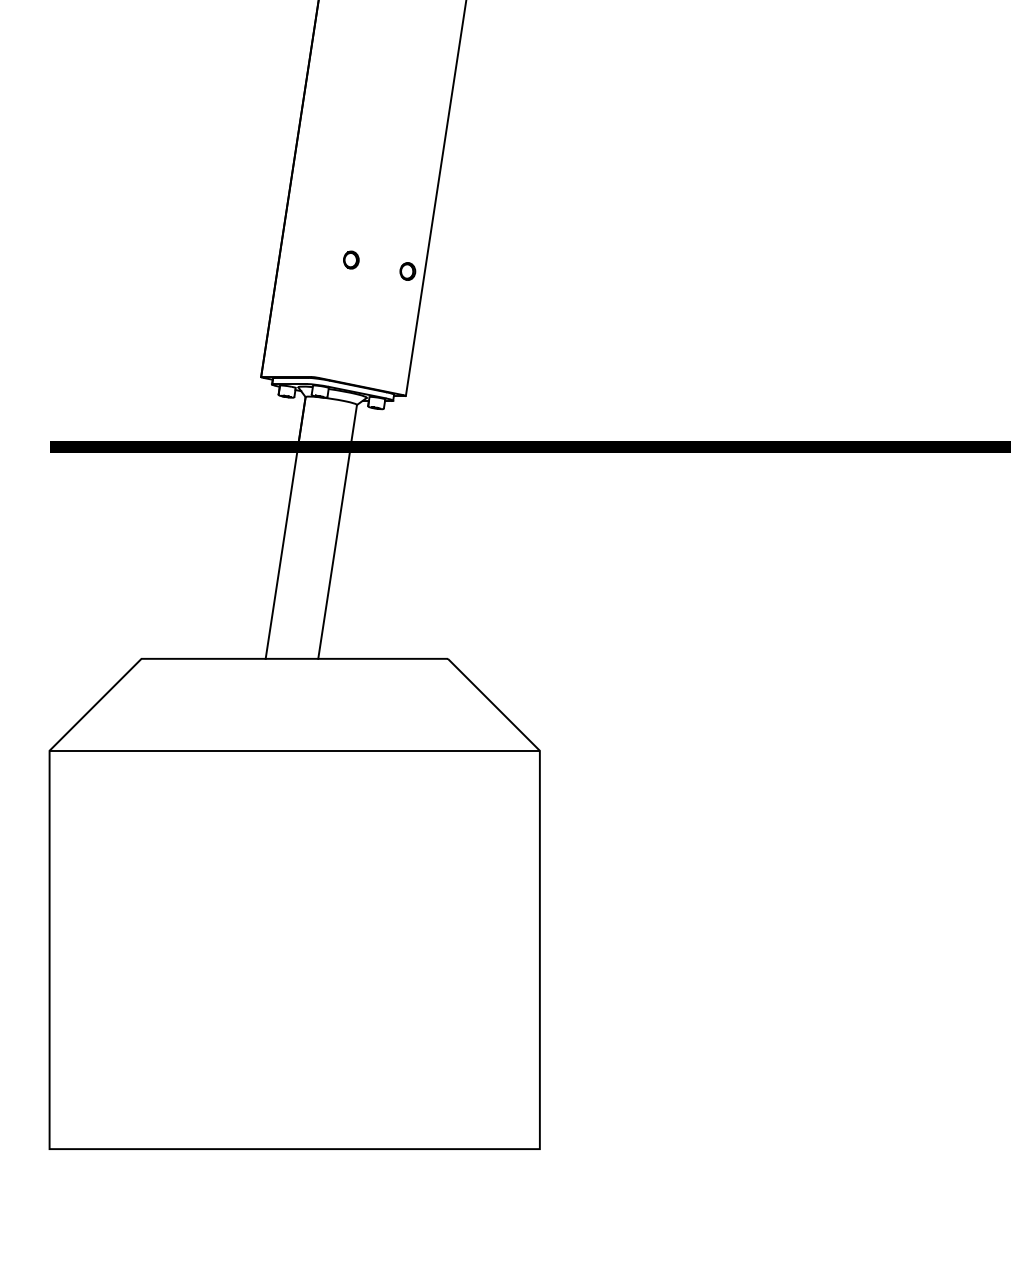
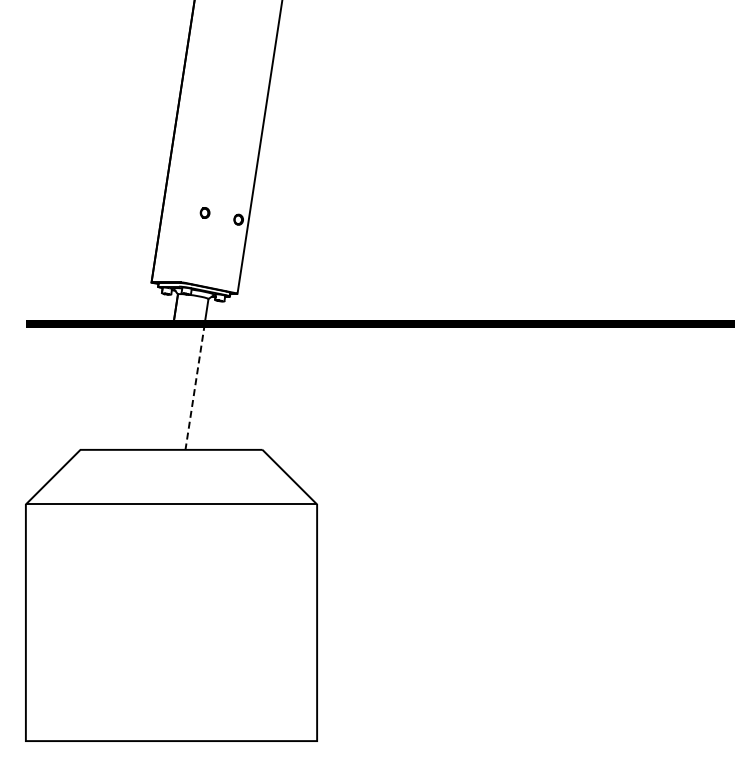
line: (335, 552) -> (195, 386), solid -> dashed
line: (281, 553) -> (163, 387), removed

